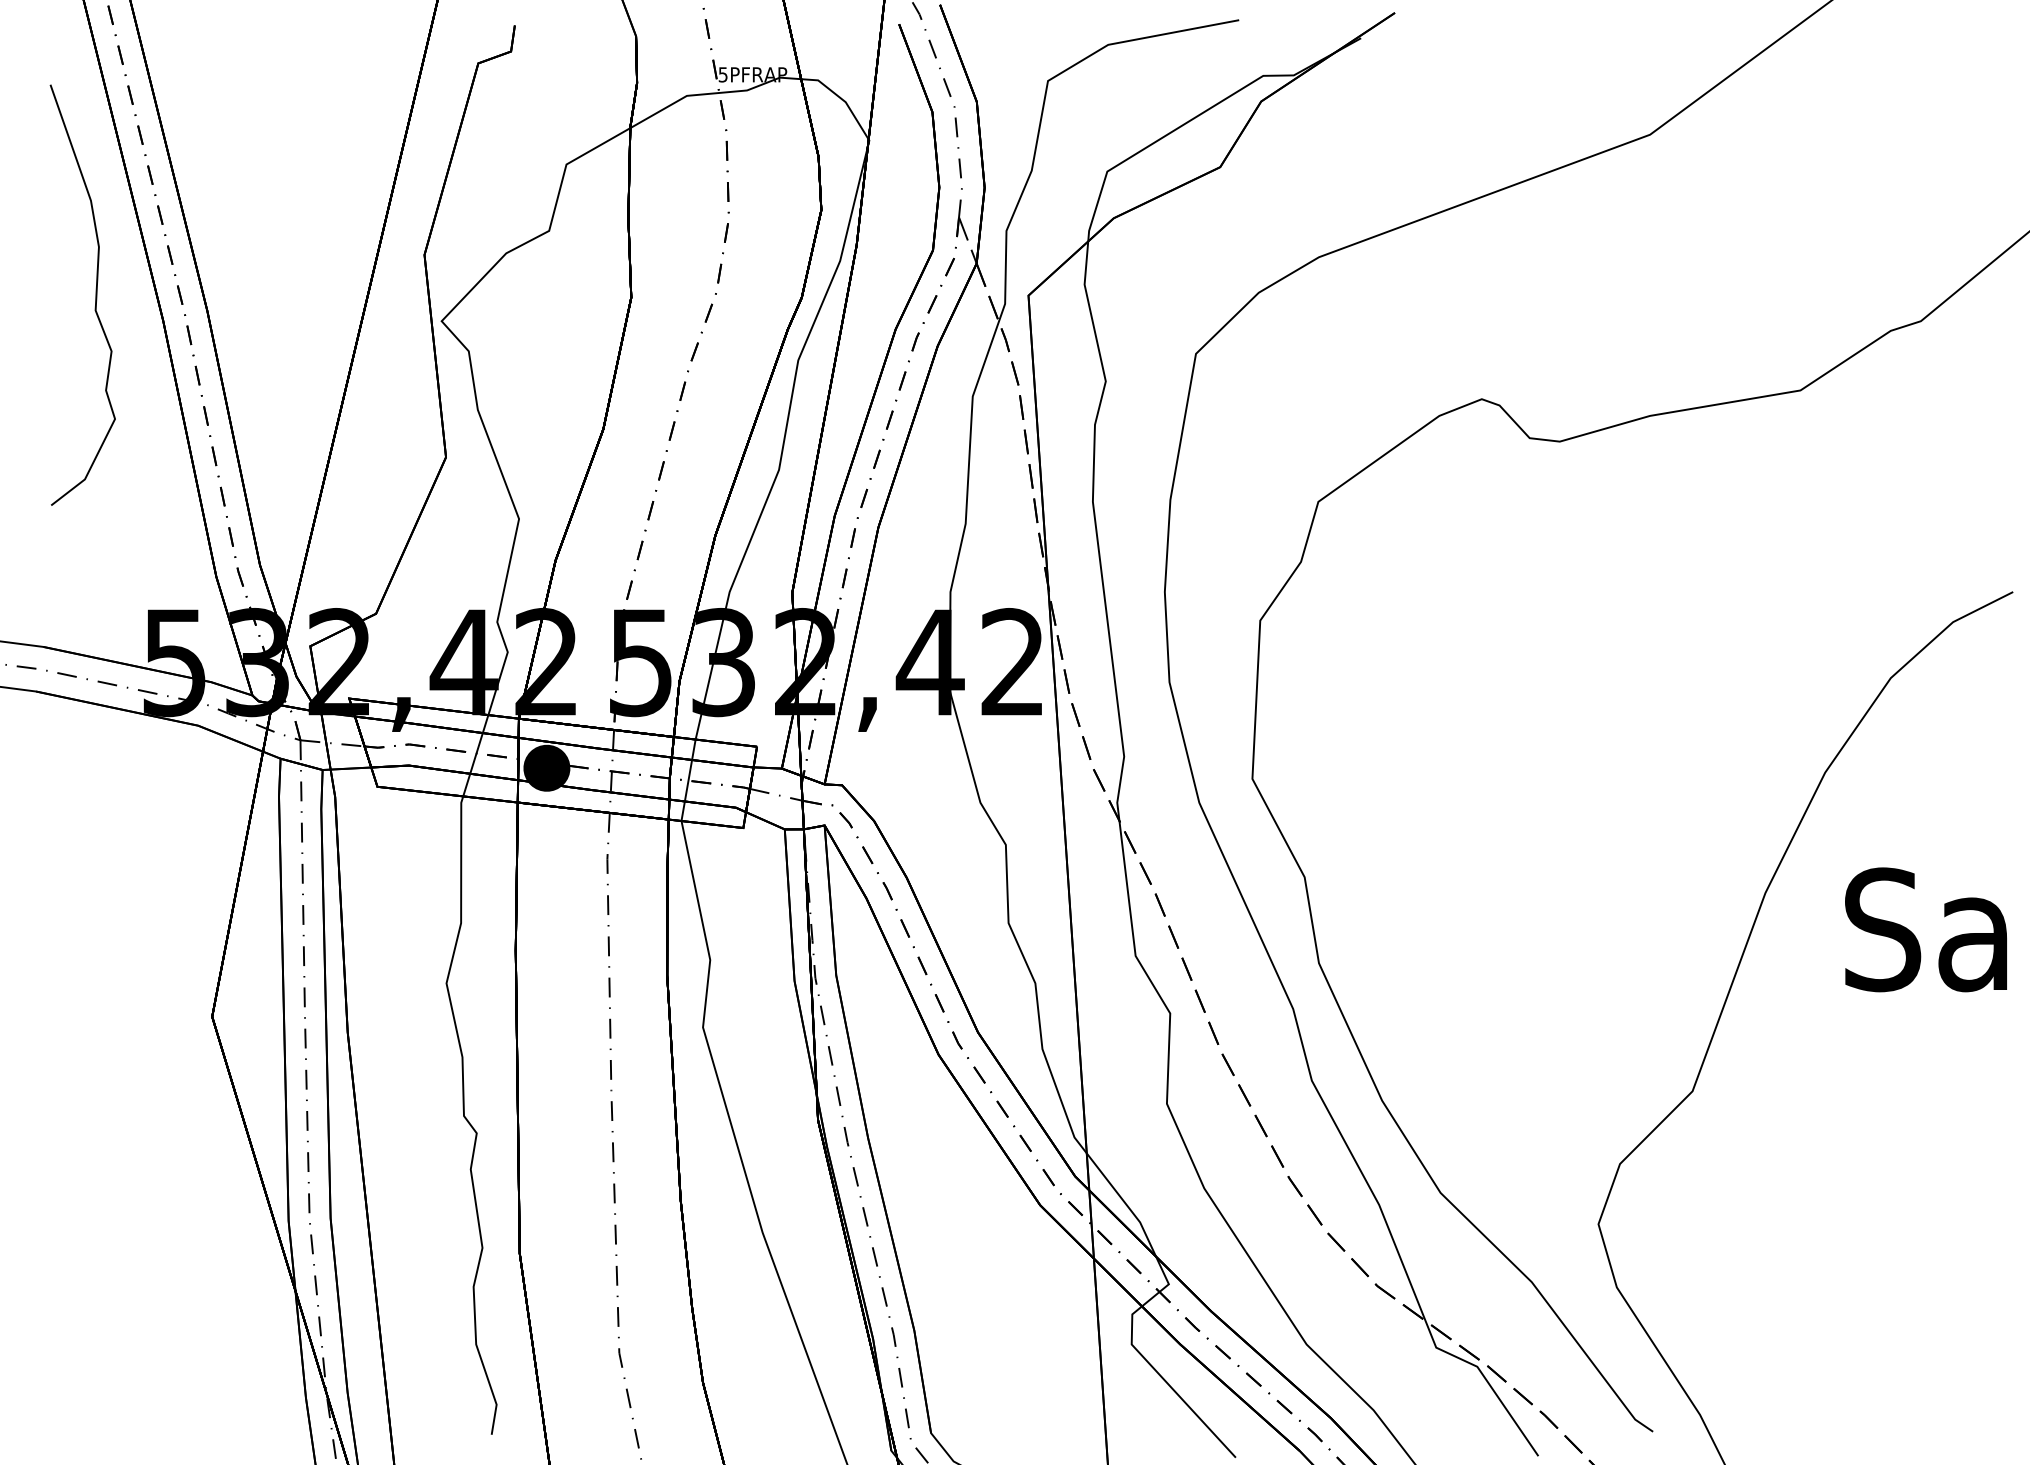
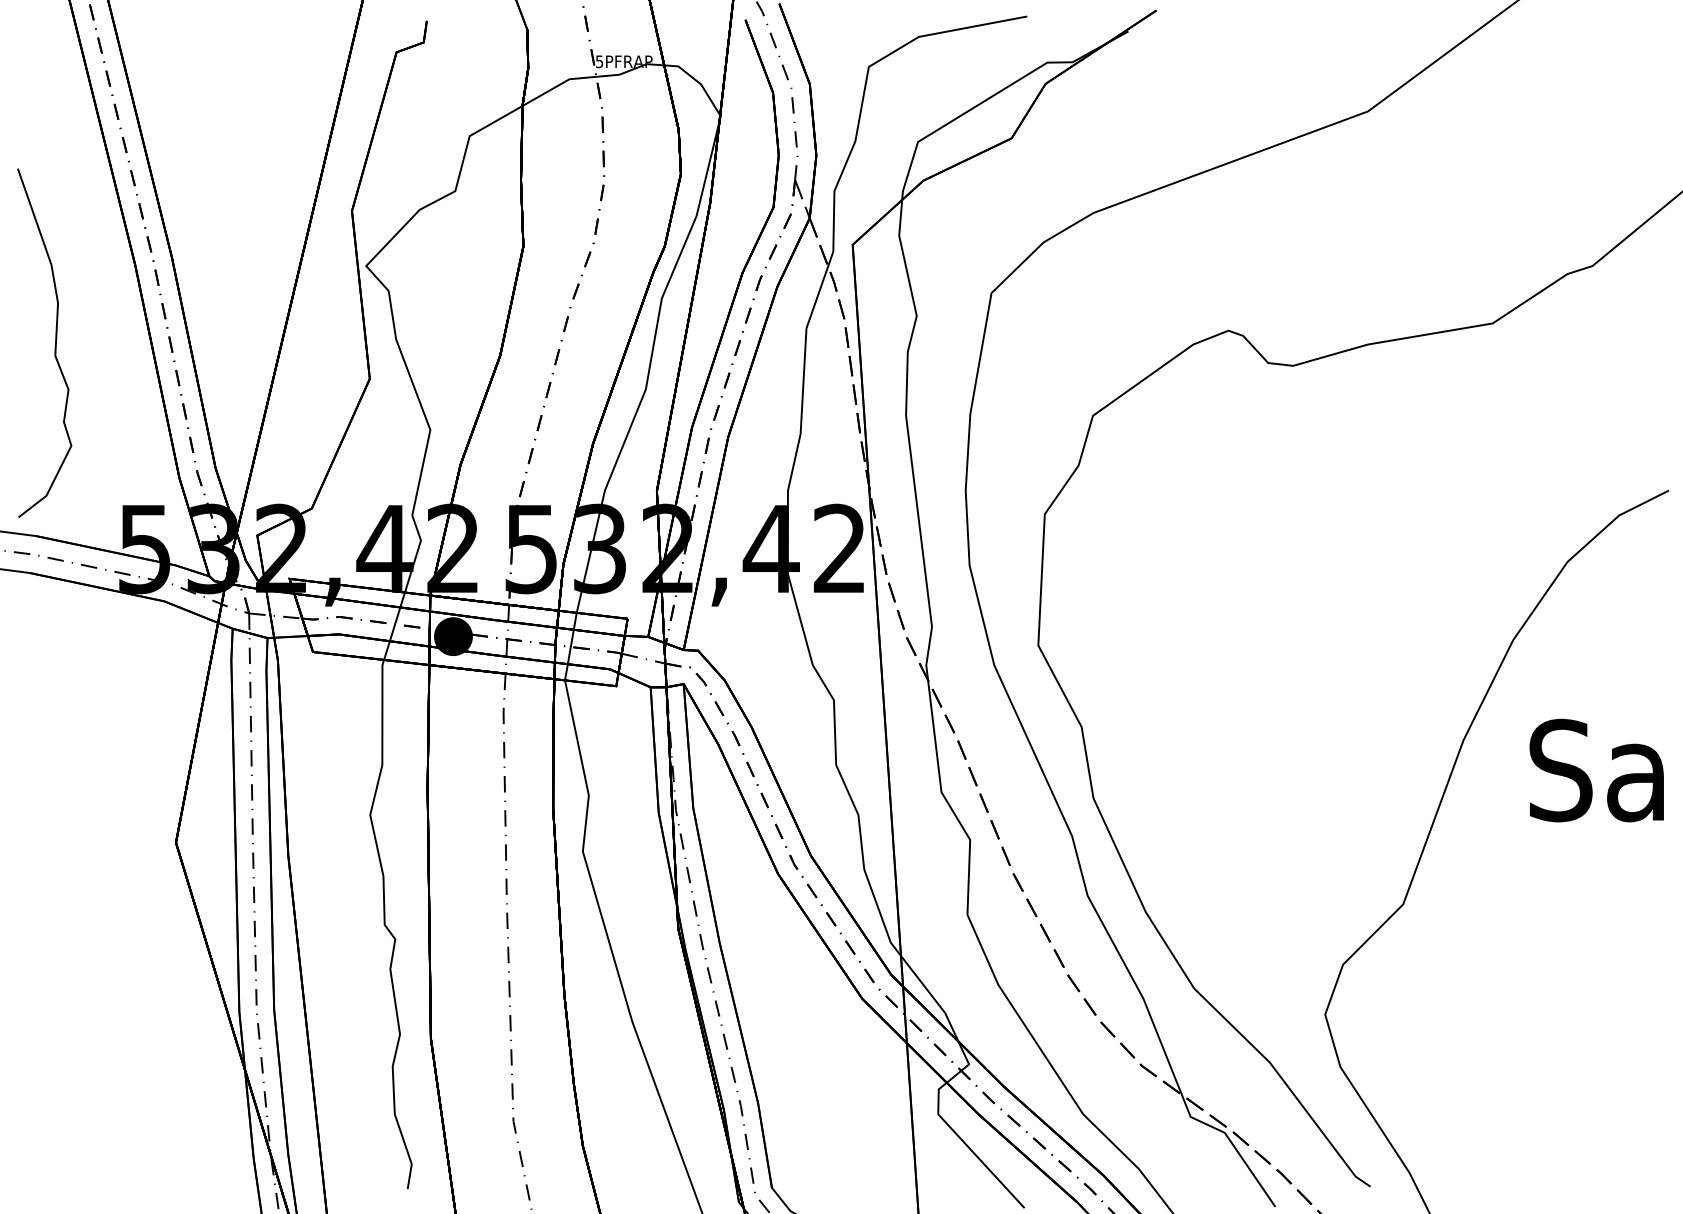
curve: (95, 294) -> (55, 342), moved

